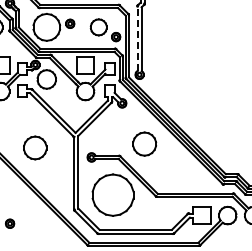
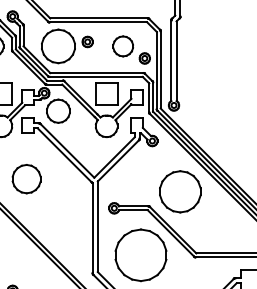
line: (137, 38) -> (171, 60), dashed -> solid
part: (144, 143) -> (180, 190), size x1.43
part: (35, 147) -> (26, 178), moved

